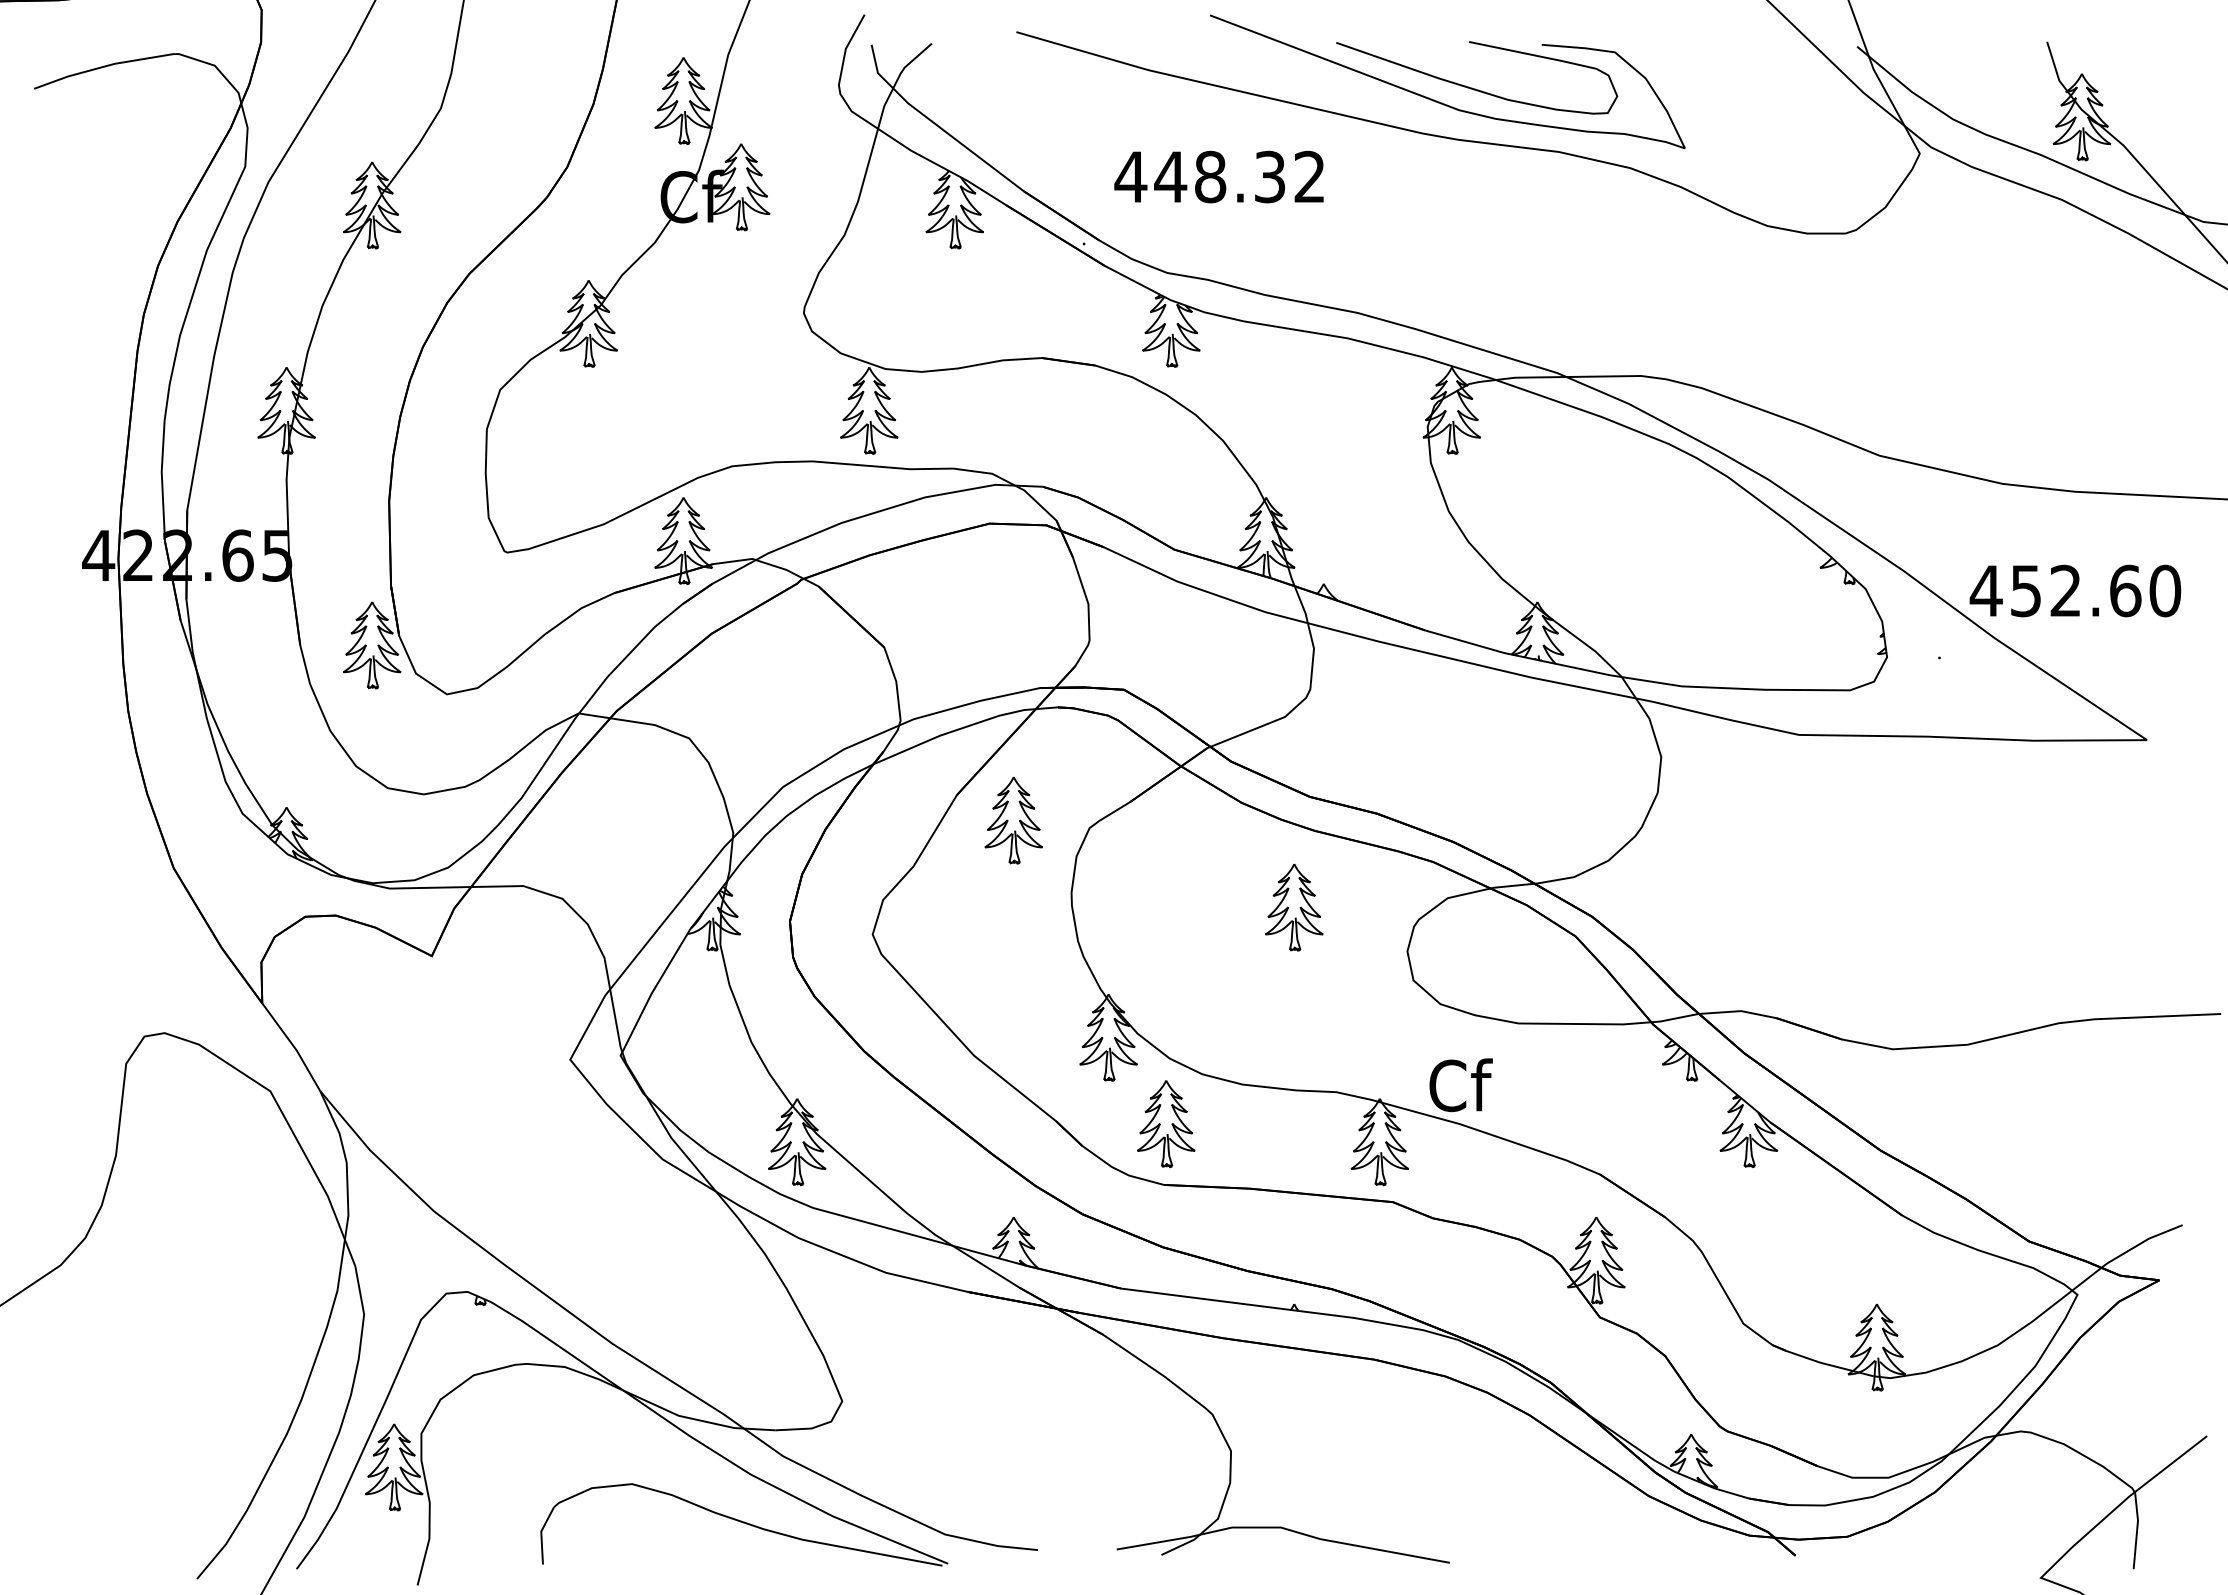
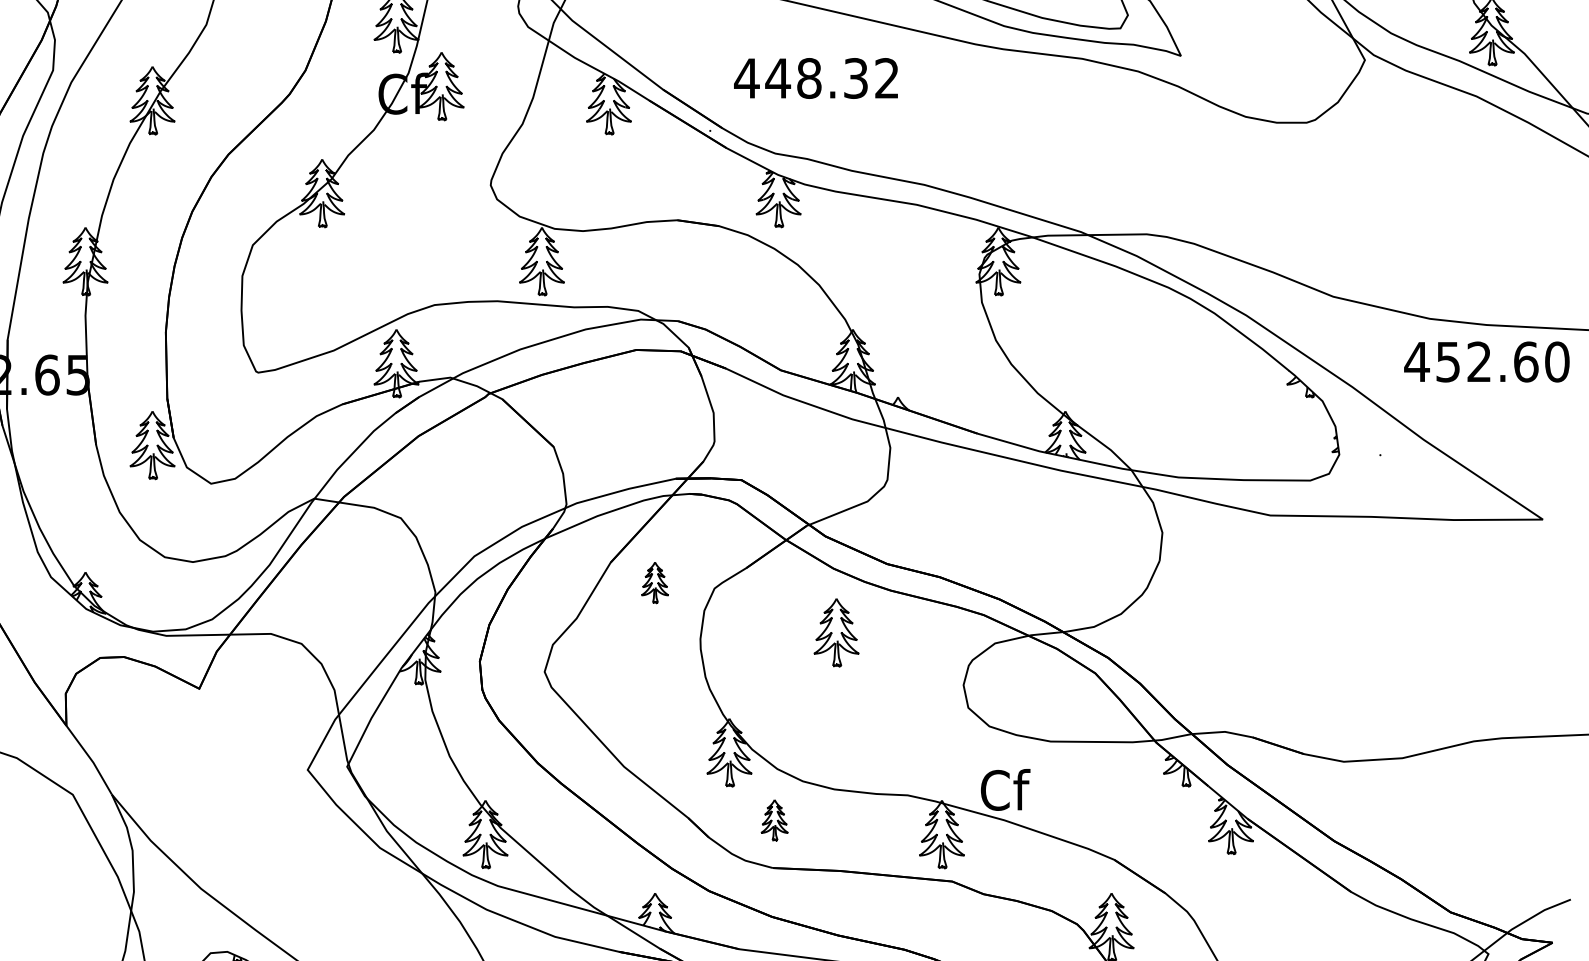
text: (2075, 590) -> (1486, 361), moved
part: (1013, 820) -> (654, 582), size x0.6
part: (1294, 907) -> (836, 632), moved
part: (1166, 1123) -> (774, 819), size x0.6

